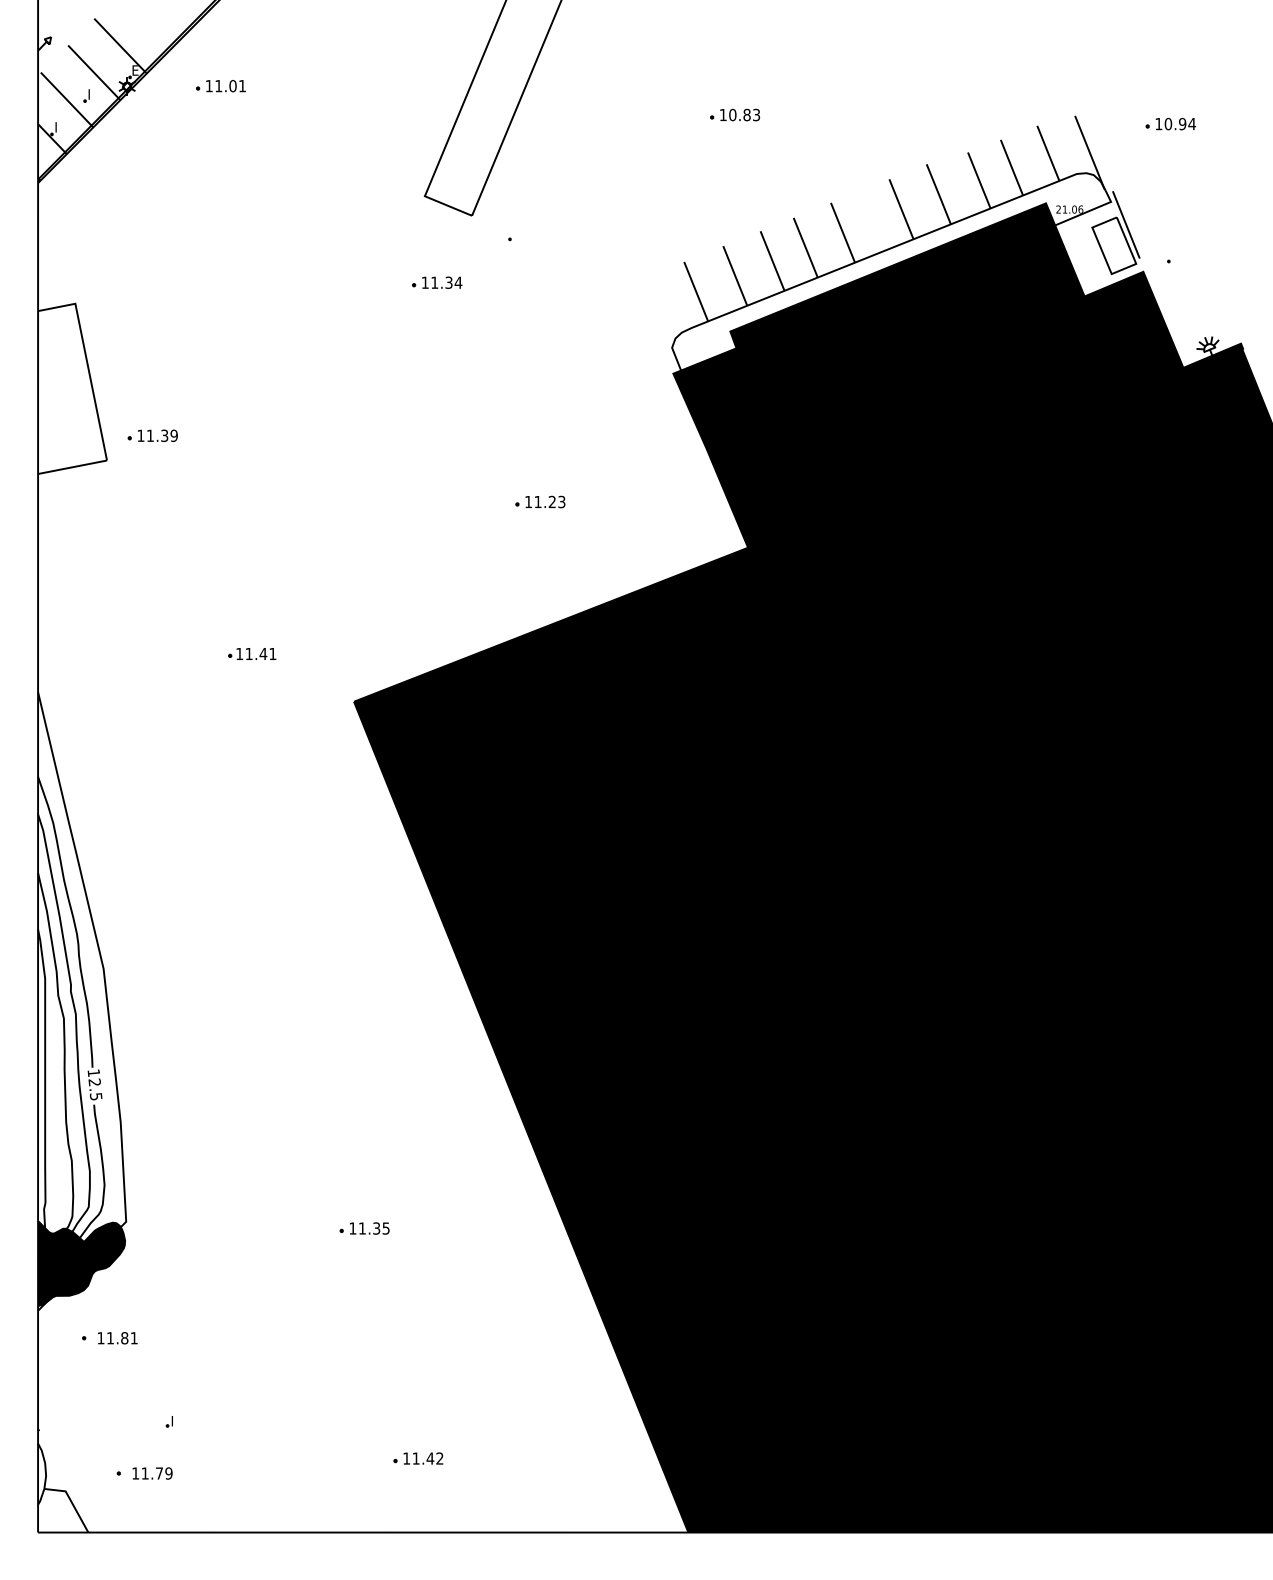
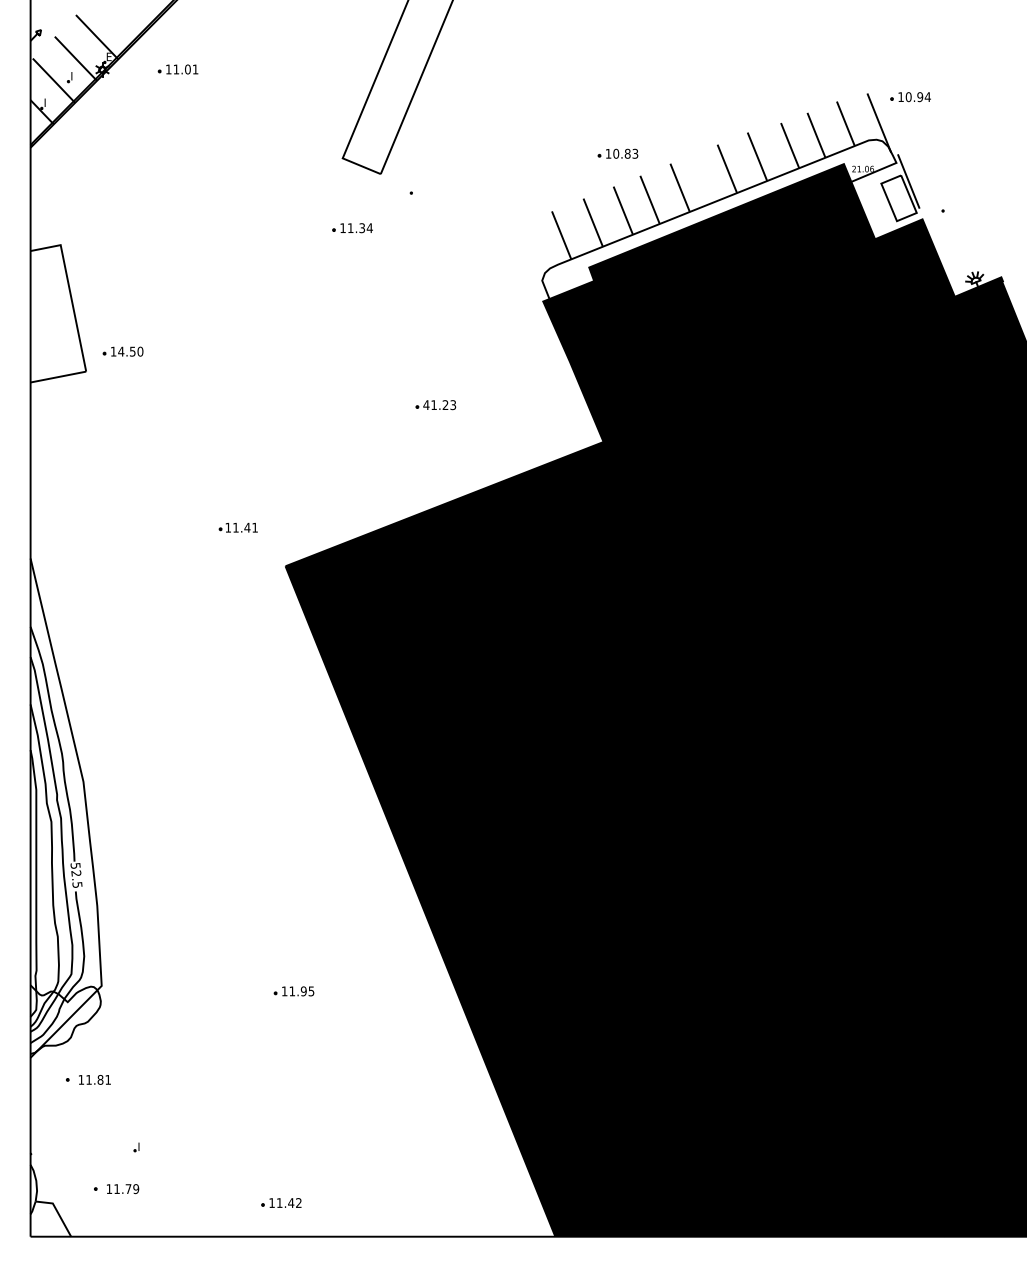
part: (734, 114) -> (617, 153), moved
part: (1170, 124) -> (910, 97), moved
text: (161, 435) -> (130, 351), 11.39 -> 14.50
text: (528, 501) -> (426, 404), 11.23 -> 41.23
part: (251, 653) -> (237, 527), moved
text: (93, 1072) -> (75, 865), 12.5 -> 52.5
text: (376, 1228) -> (303, 991), 11.35 -> 11.95
fill: (81, 1263) -> (65, 1019), removed
part: (418, 1457) -> (281, 1202), moved

